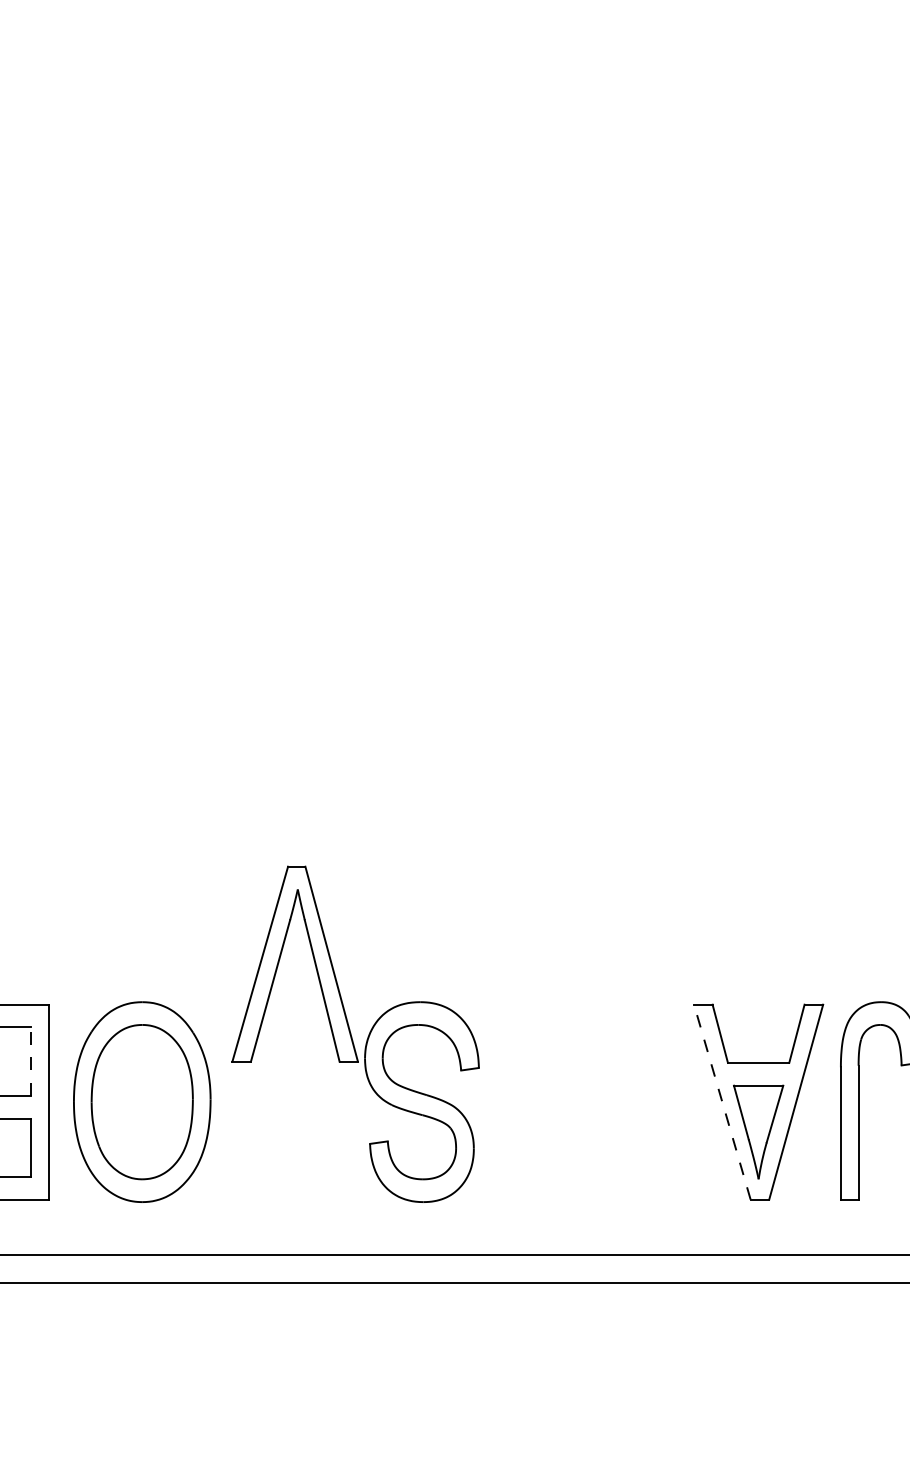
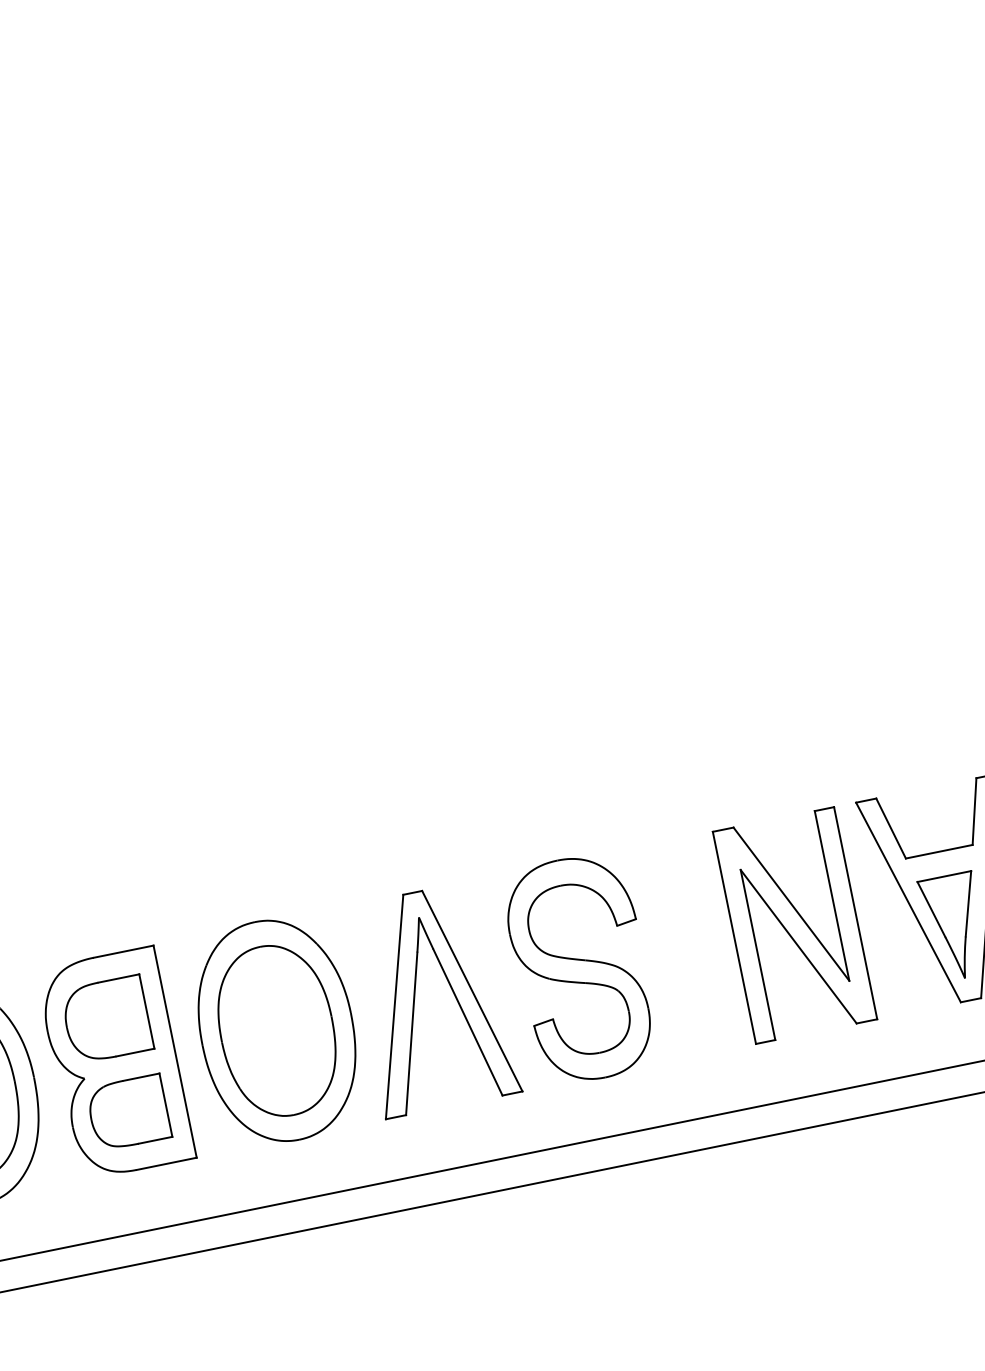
part: (280, 959) -> (415, 997), moved
line: (30, 1061) -> (146, 1011), dashed -> solid
part: (617, 1101) -> (794, 924), added
line: (722, 1101) -> (908, 901), dashed -> solid

